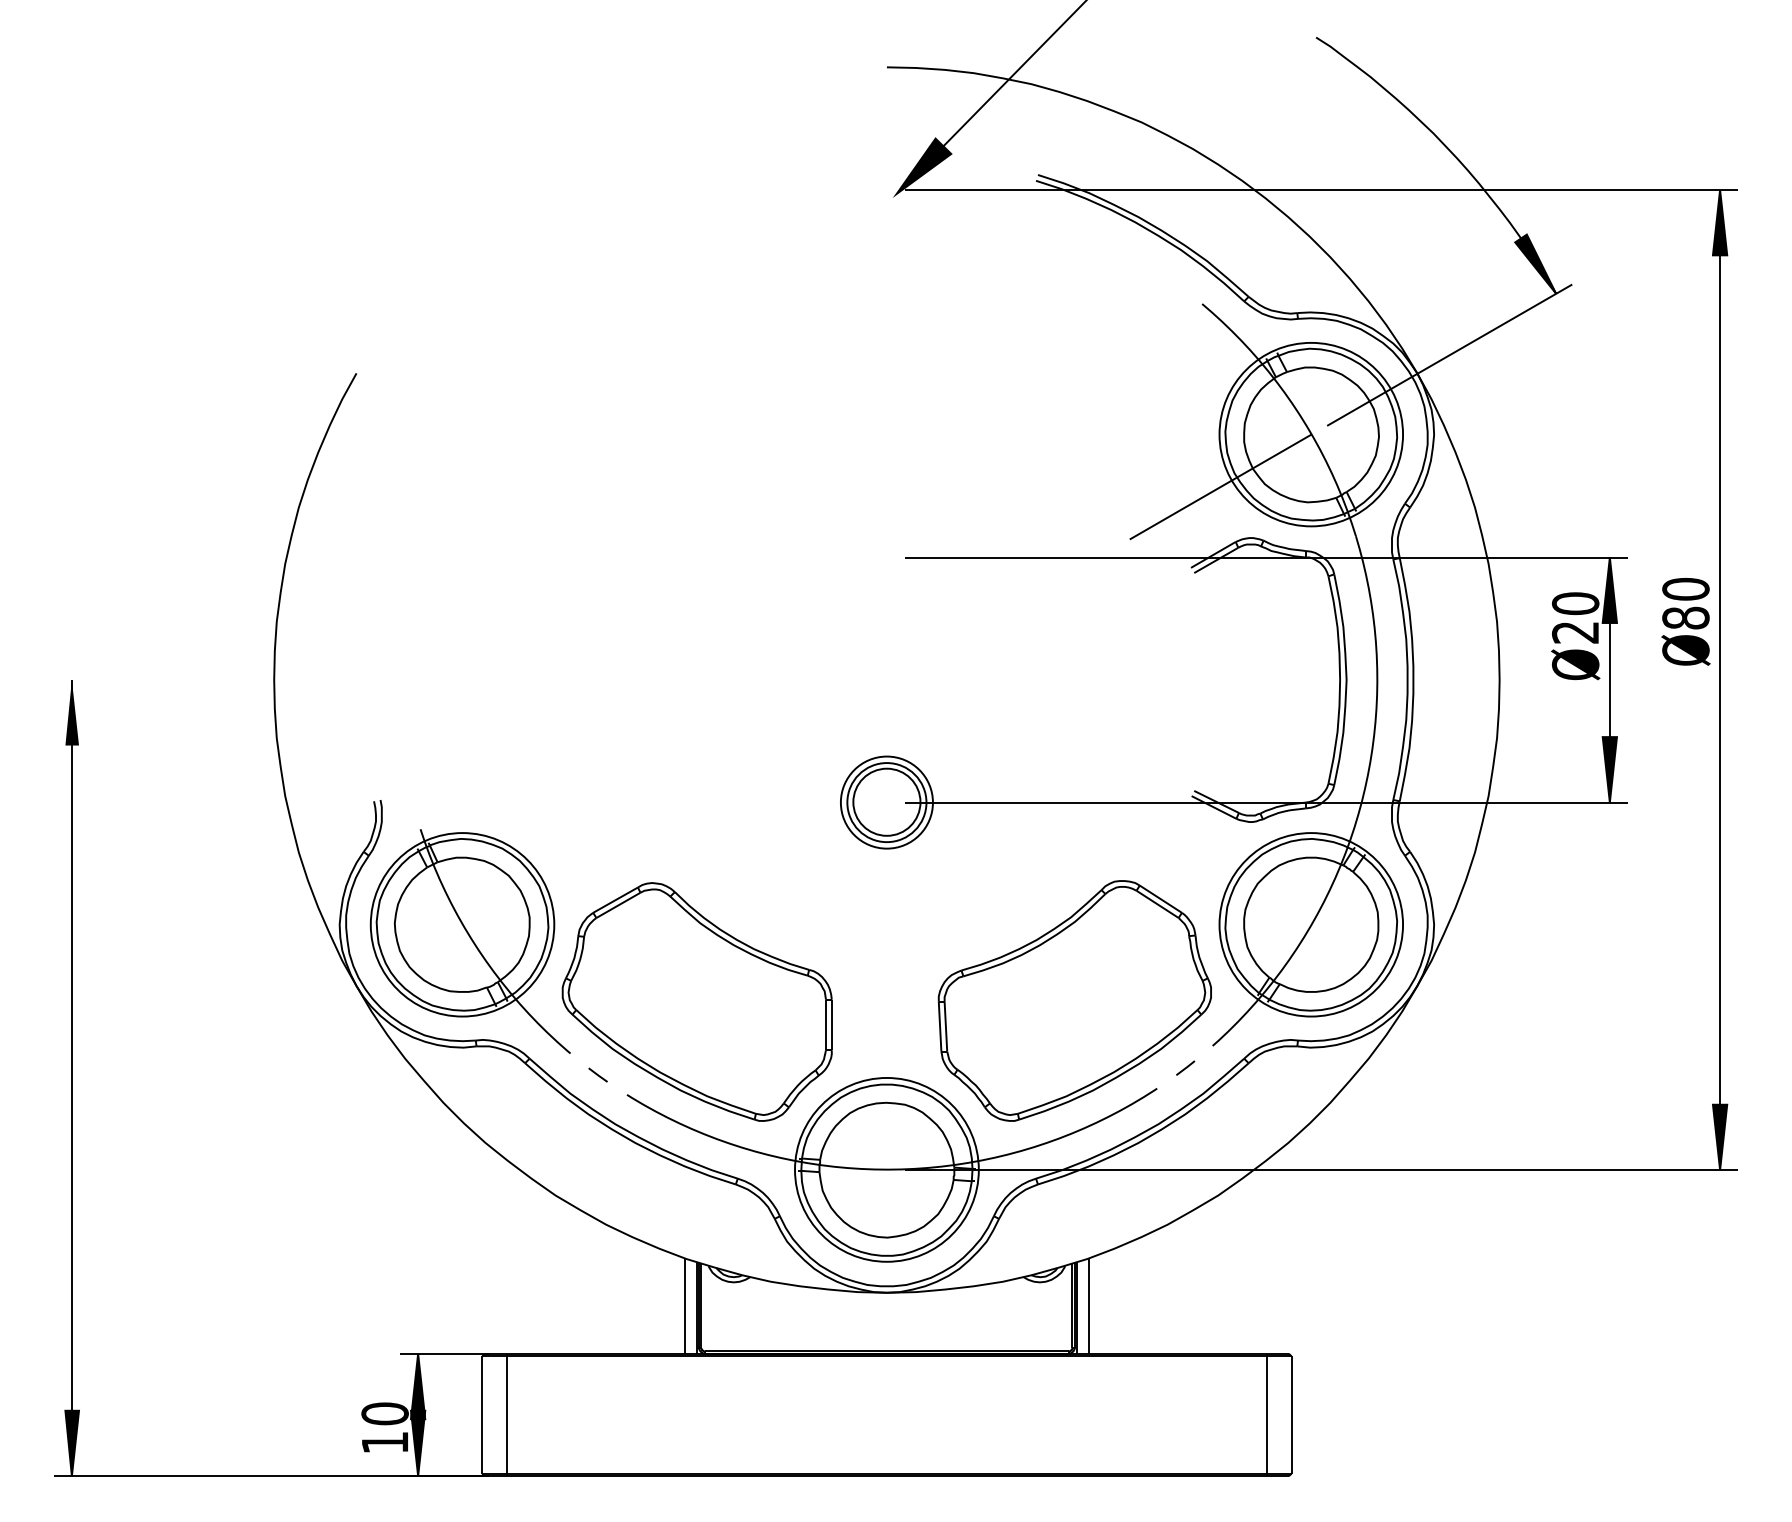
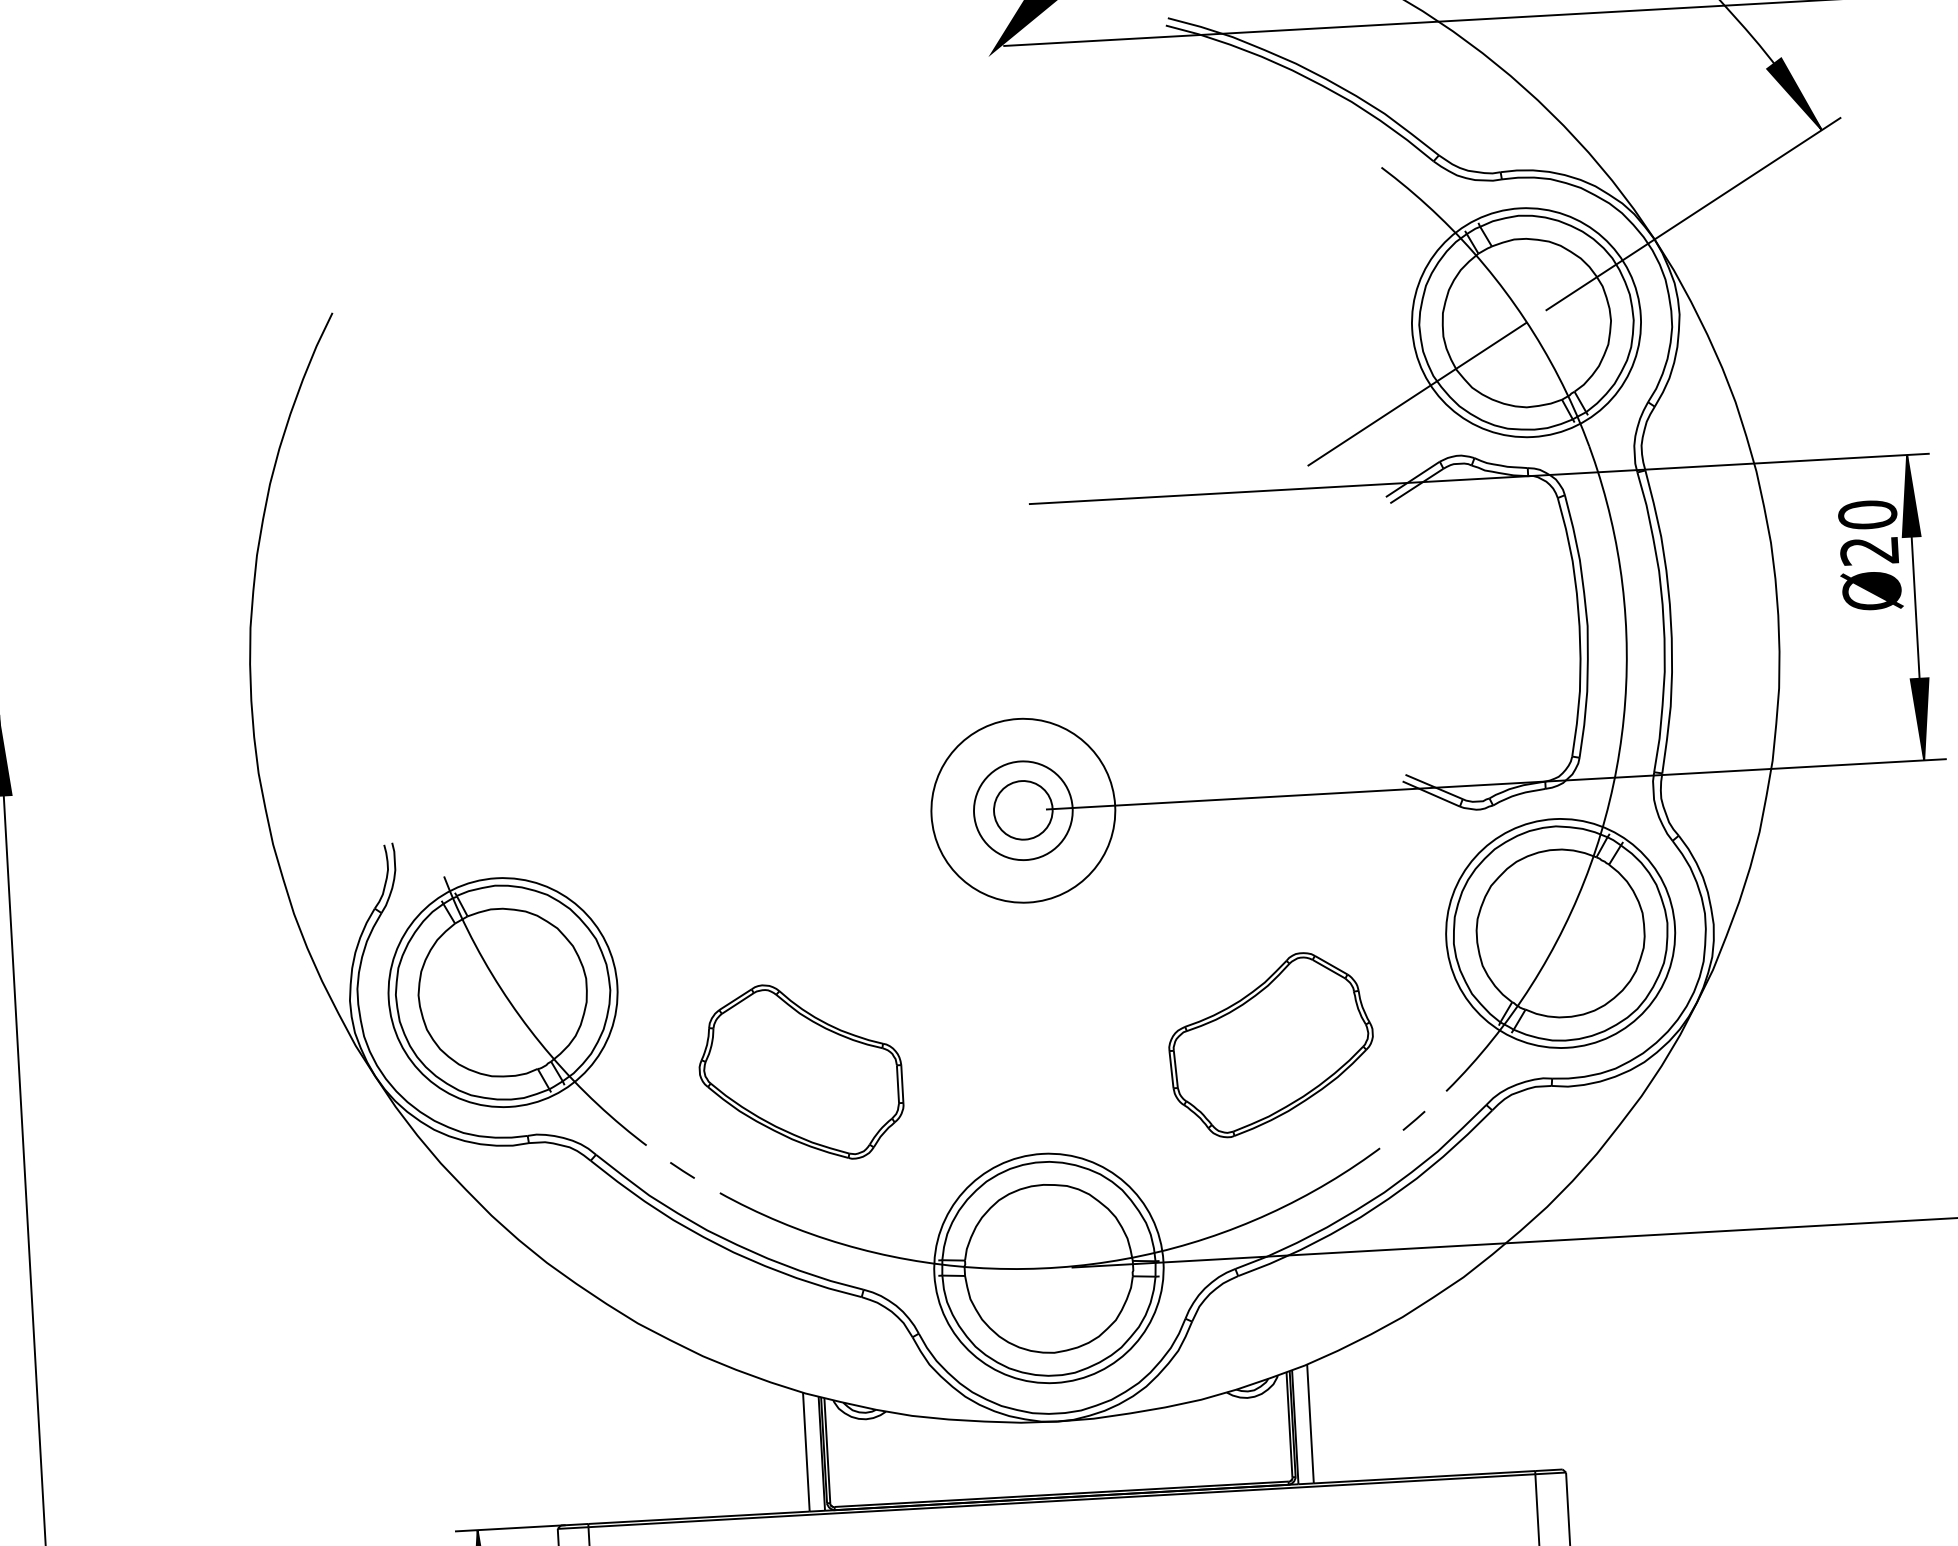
circle: (886, 801) -> (1022, 809), size x0.7
circle: (886, 802) -> (1022, 810), size x1.6
part: (1074, 1000) -> (1270, 1044), size x0.6
part: (696, 1001) -> (799, 1071), size x0.6

